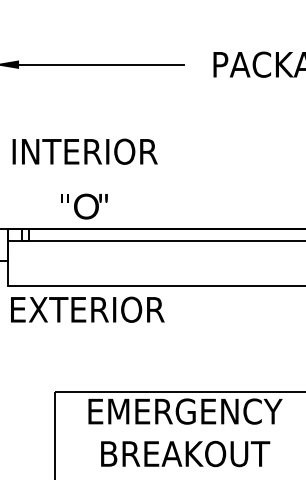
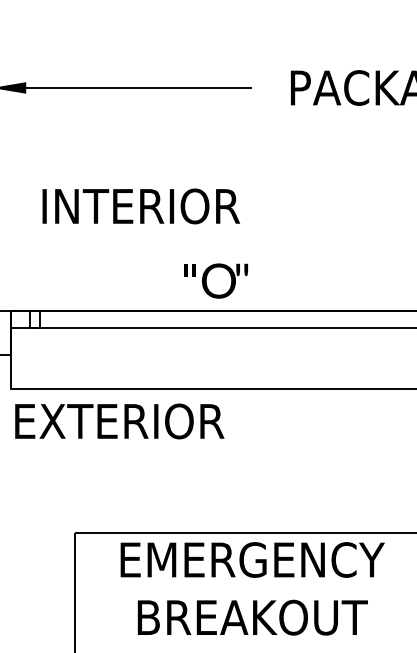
text: (85, 151) -> (141, 206), moved
text: (84, 206) -> (216, 280), moved

